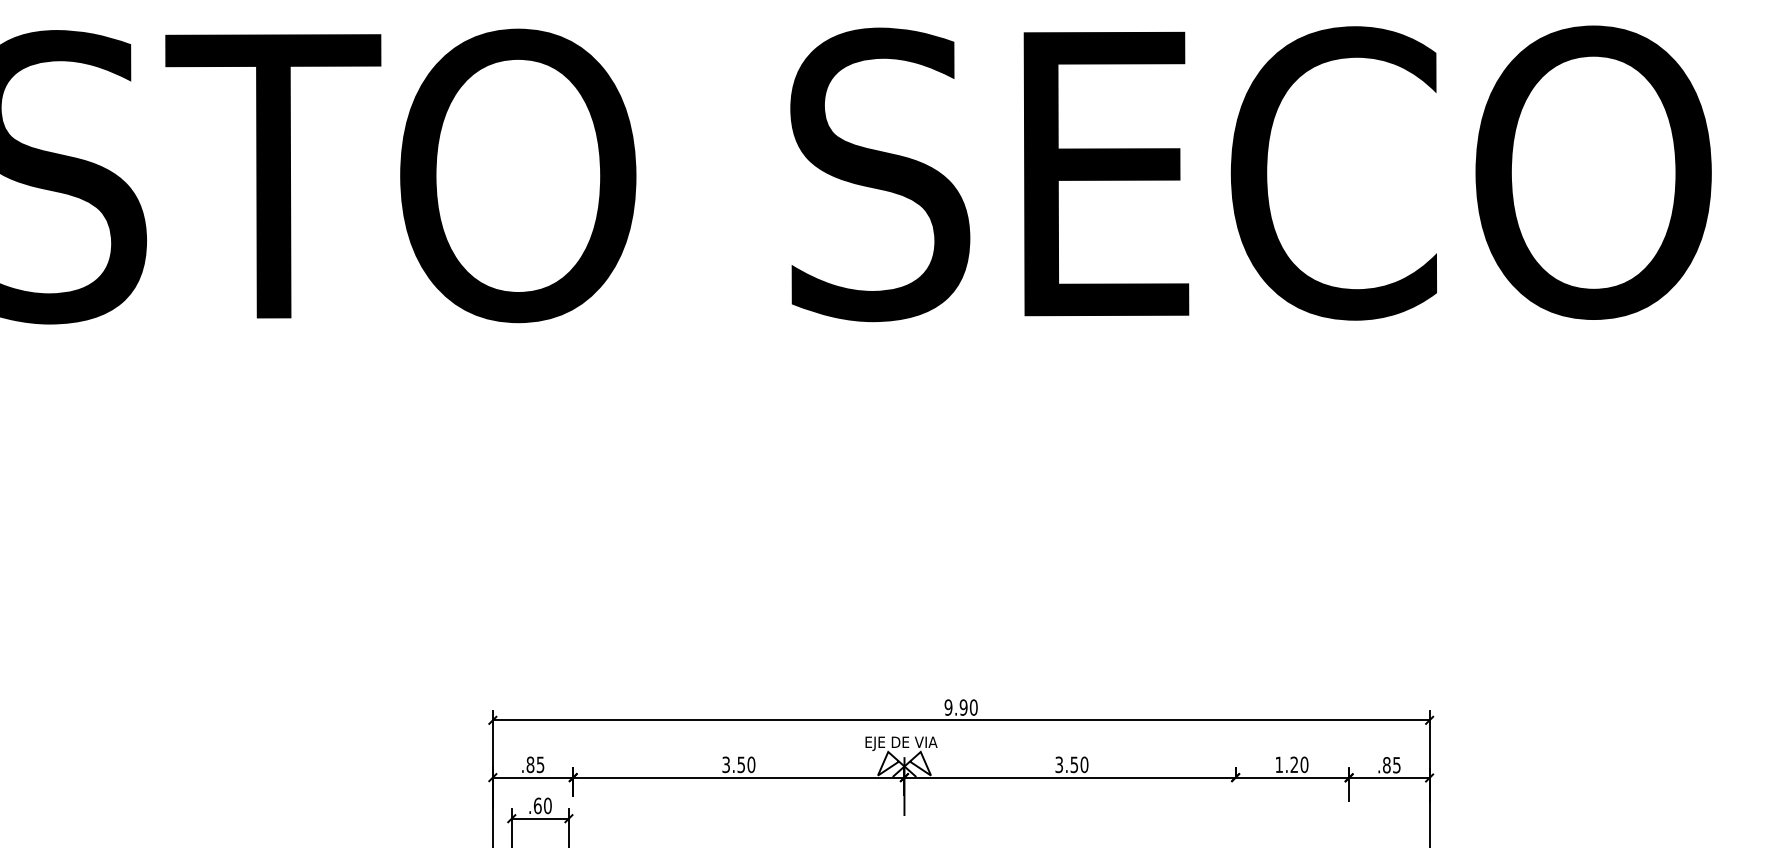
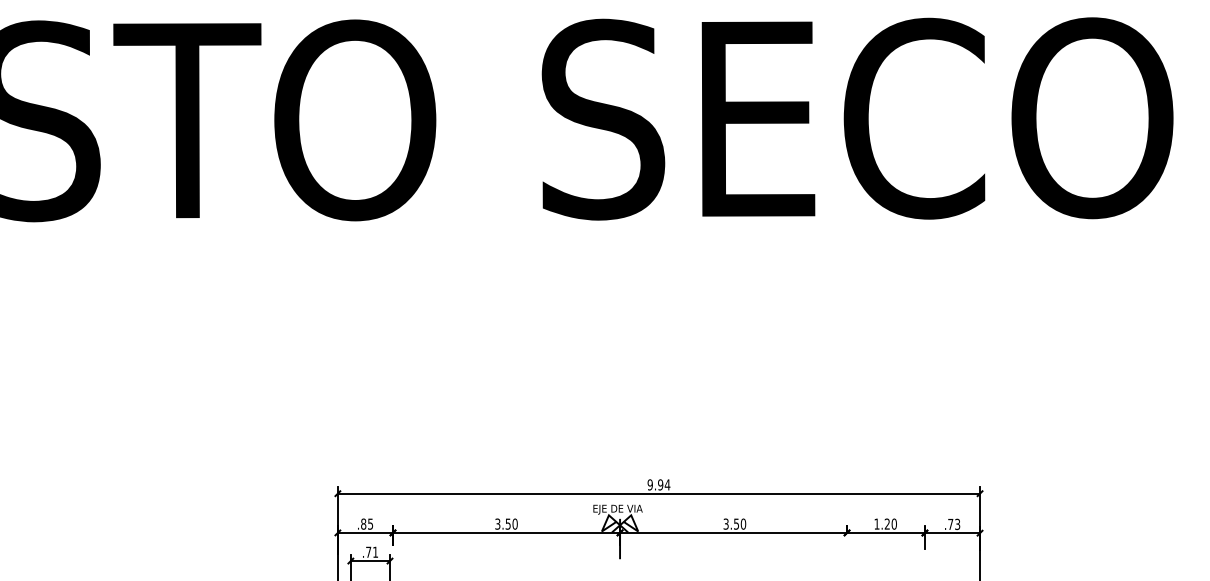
text: (973, 706) -> (667, 484), 9.90 -> 9.94
text: (1392, 765) -> (954, 524), .85 -> .73
text: (543, 804) -> (372, 551), .60 -> .71

